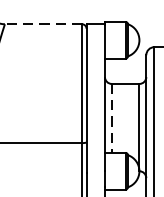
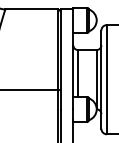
line: (43, 24) -> (31, 9), dashed -> solid
line: (112, 118) -> (78, 73), dashed -> solid

